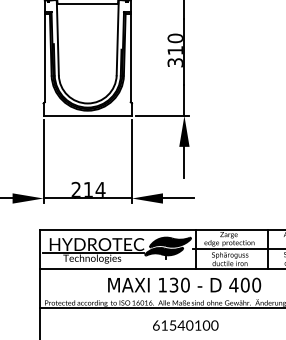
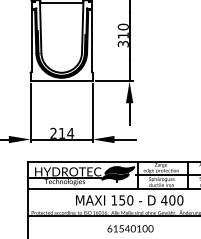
text: (174, 283) -> (122, 199), 130 -> 150

